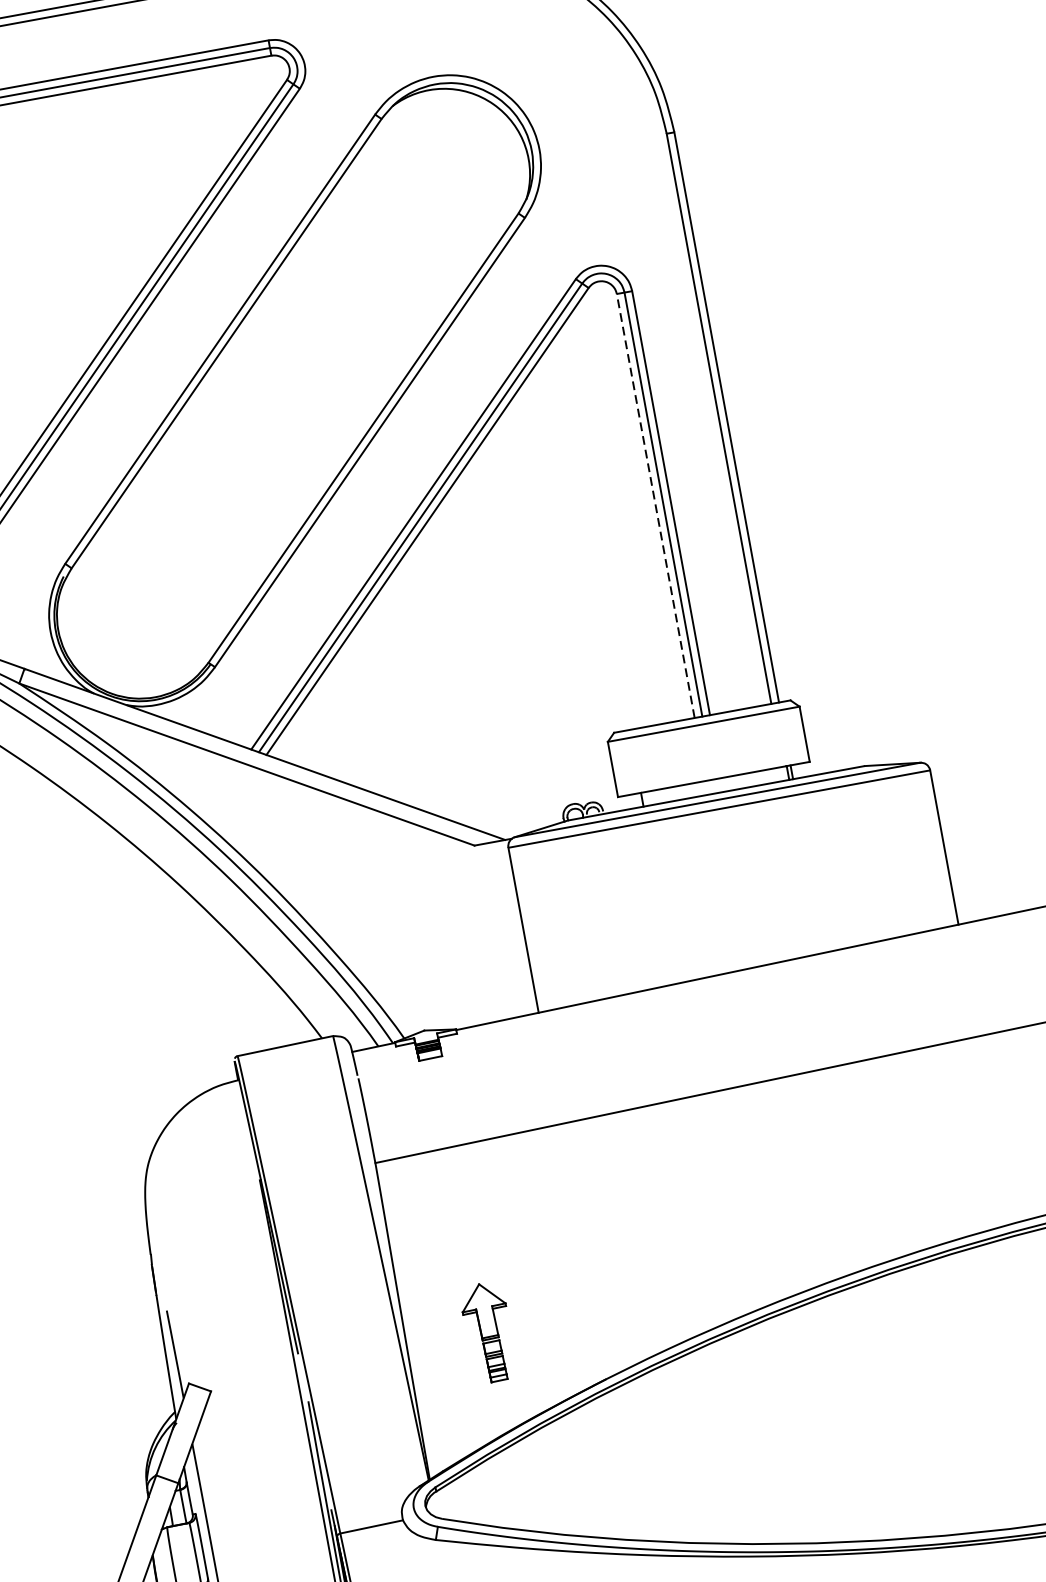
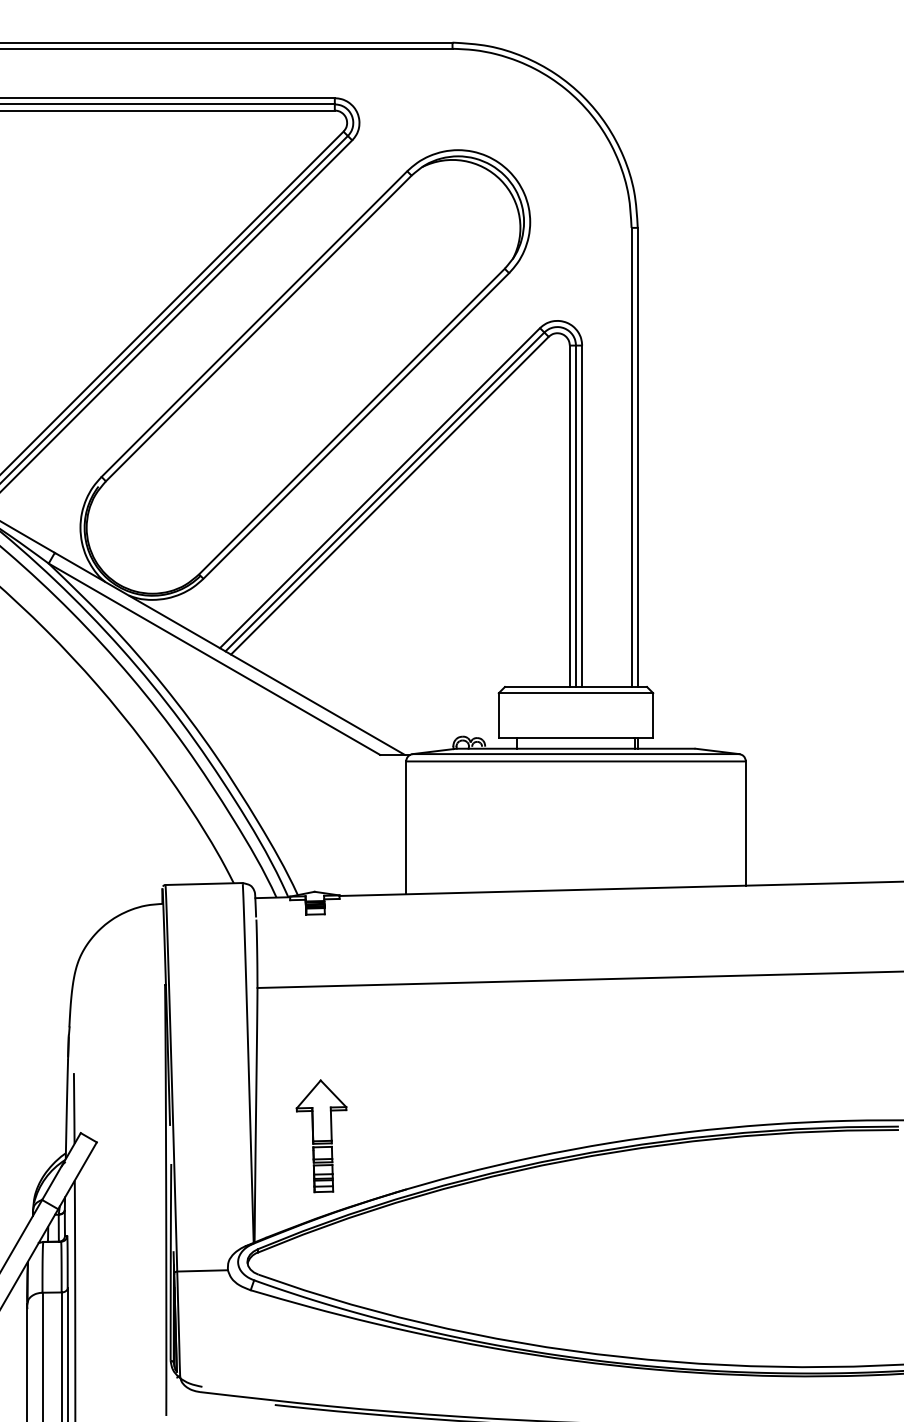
line: (655, 506) -> (569, 516), dashed -> solid
part: (488, 1332) -> (321, 1136), size x1.43

